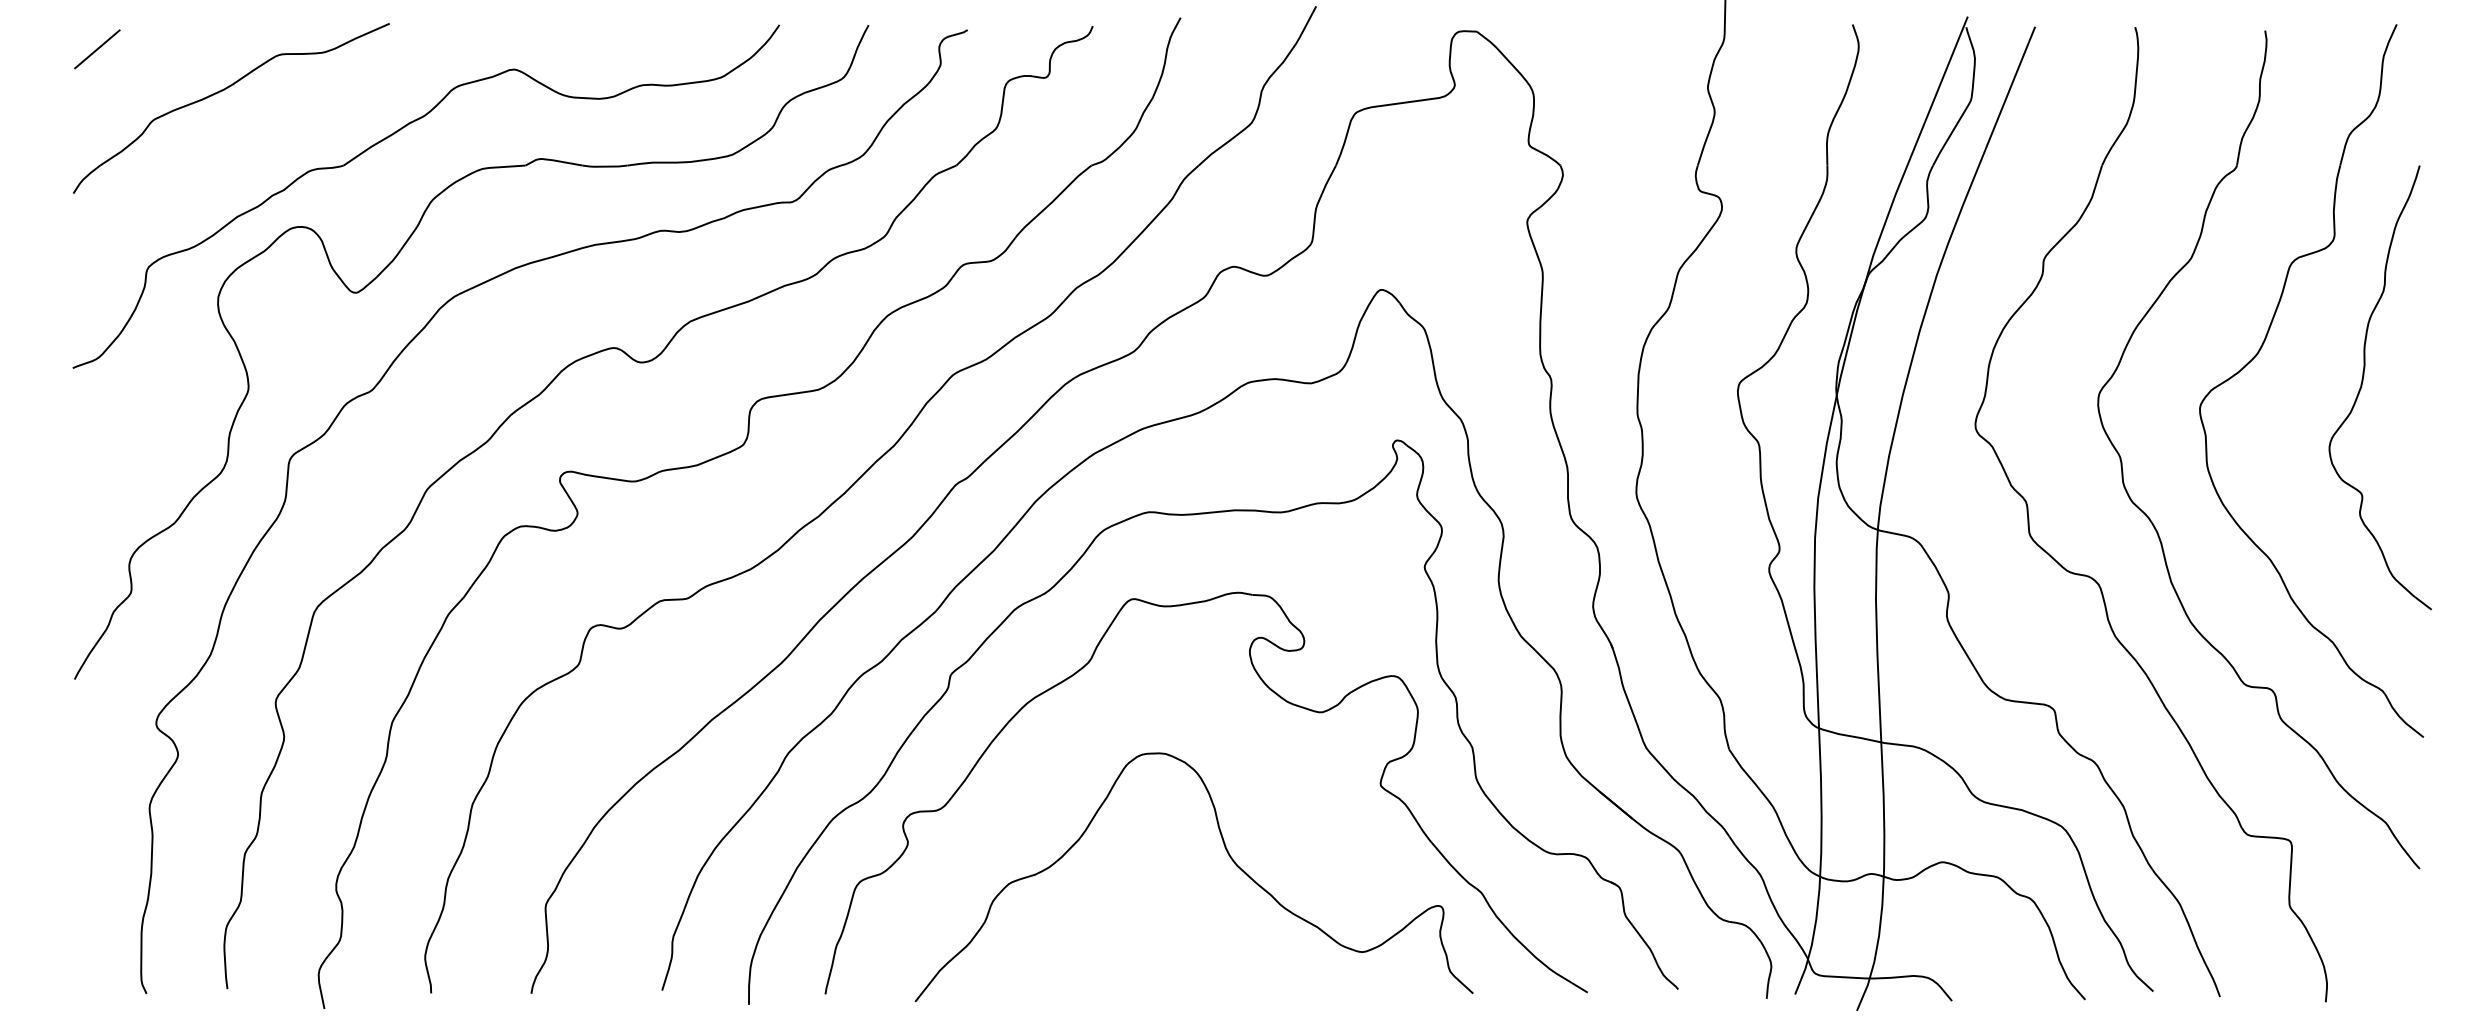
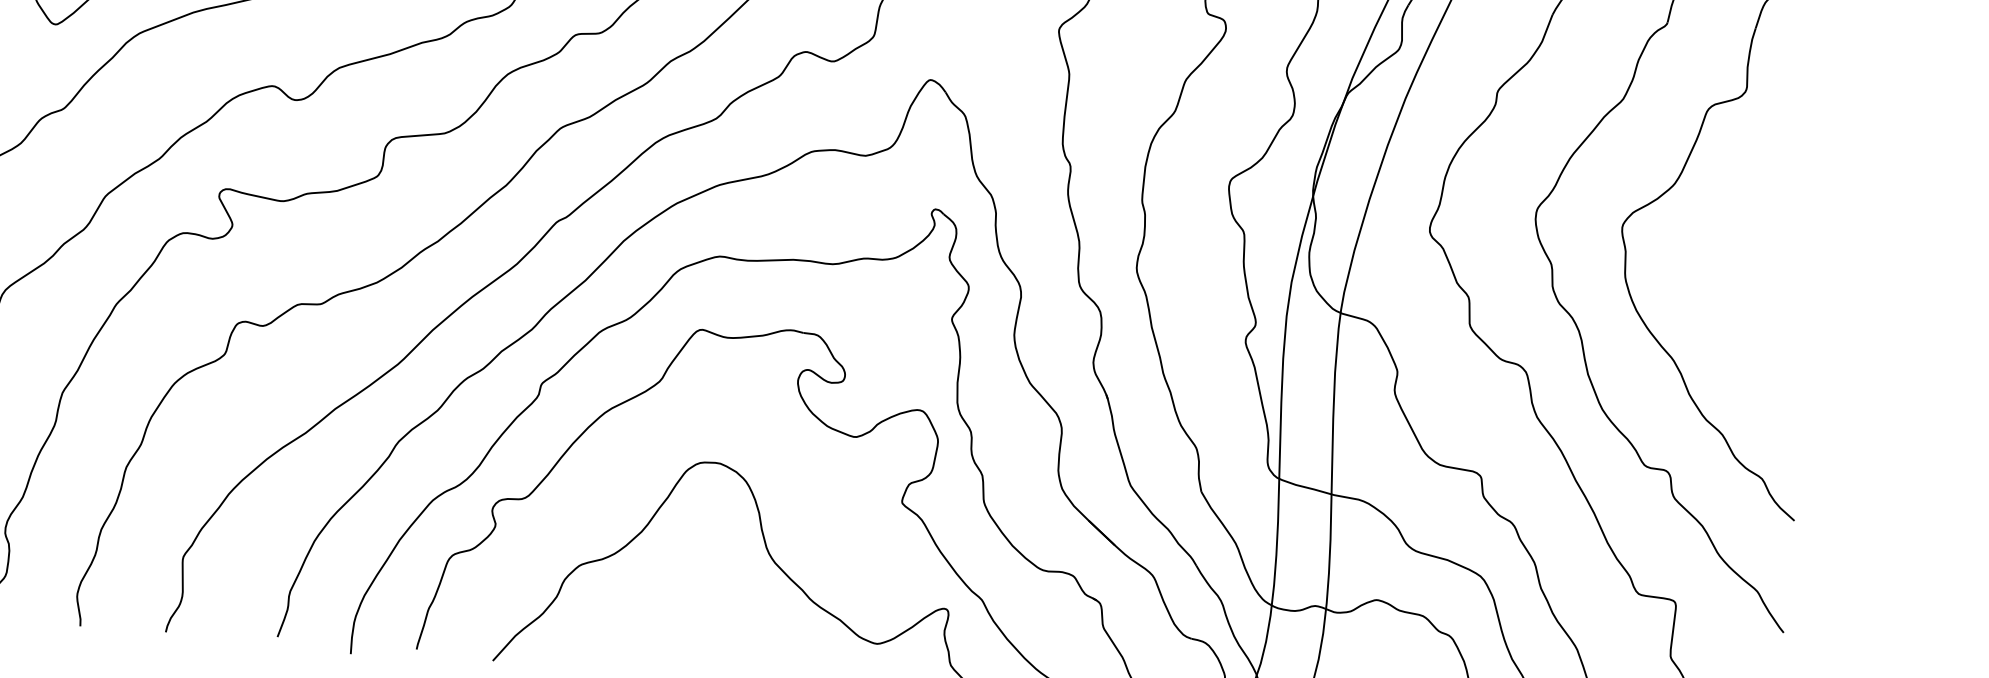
curve: (2362, 386) -> (1762, 218), removed

